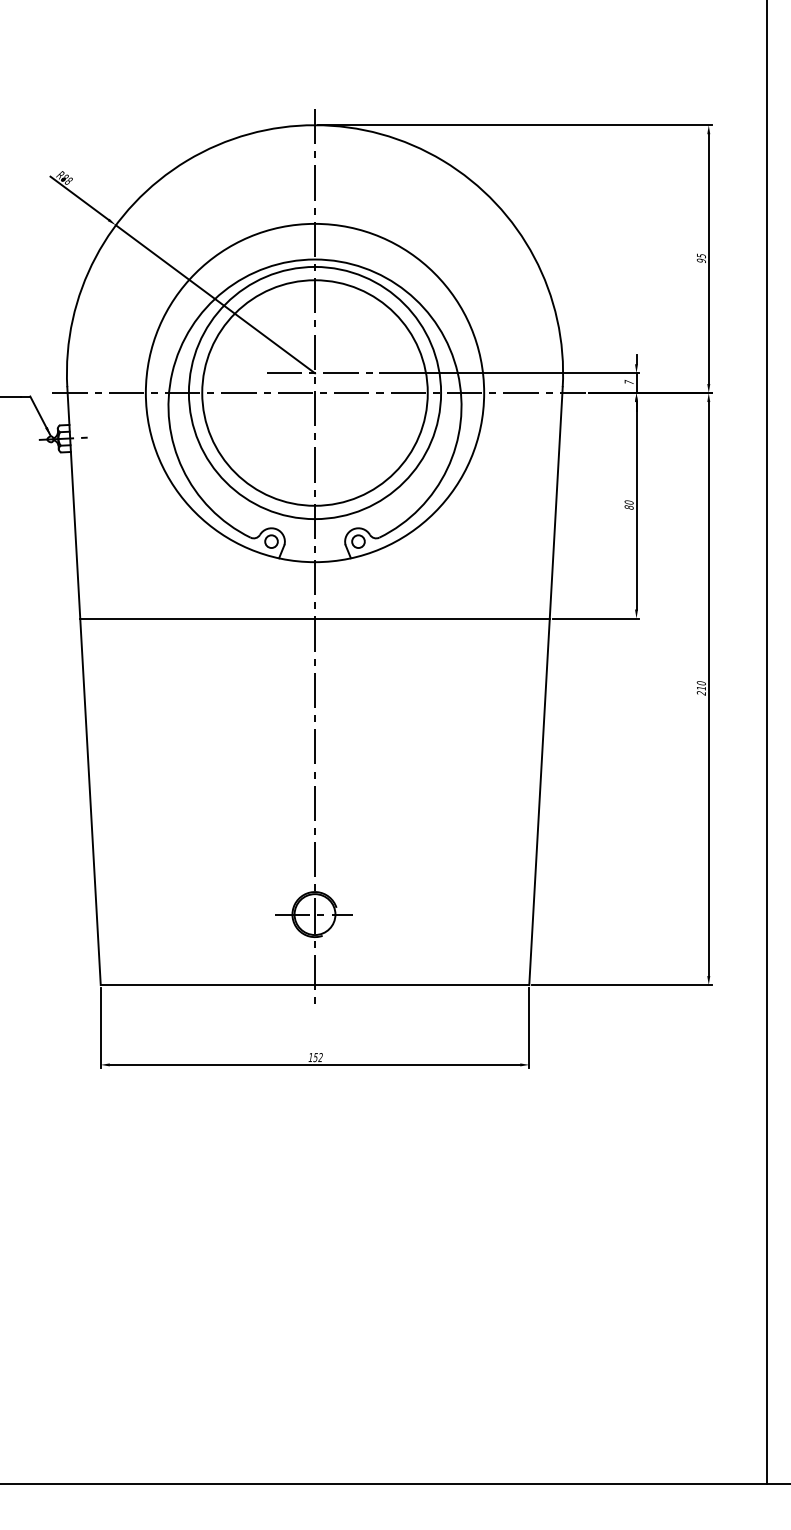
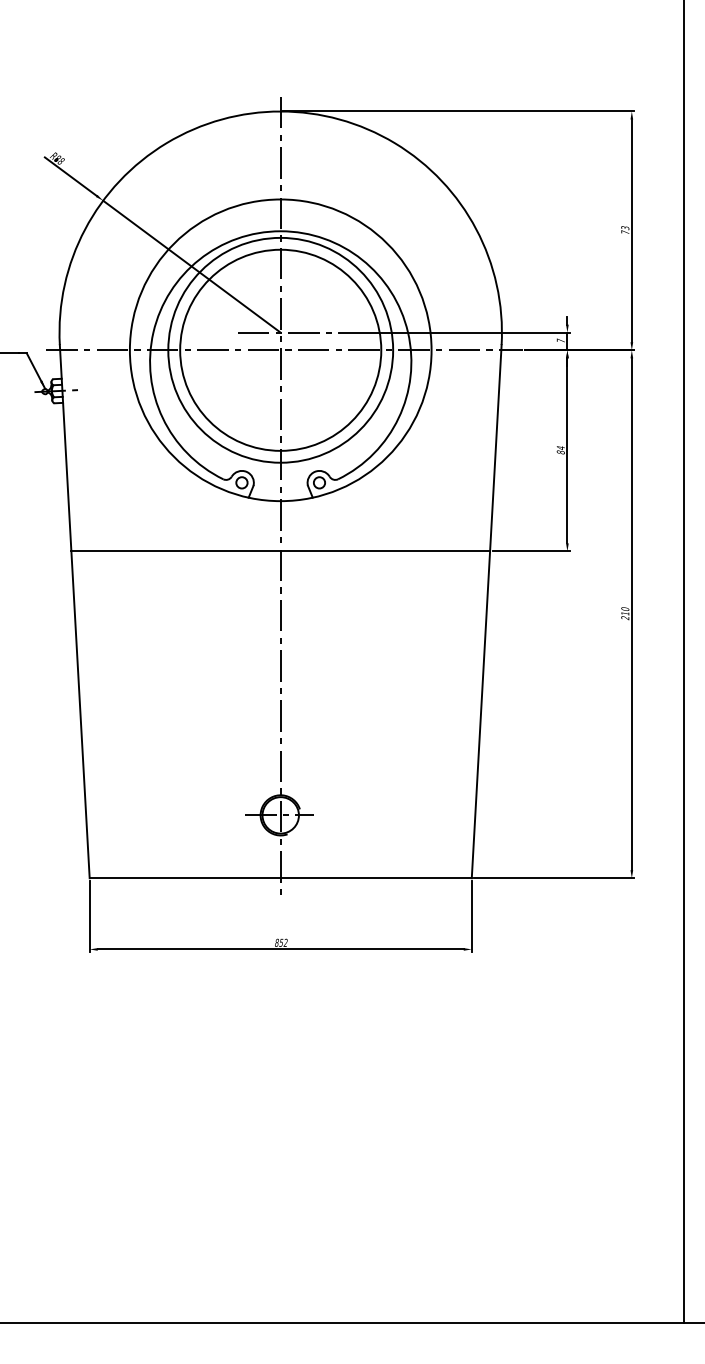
text: (700, 258) -> (624, 230), 95 -> 73
text: (628, 502) -> (560, 447), 80 -> 84
text: (310, 1057) -> (276, 942), 152 -> 852

